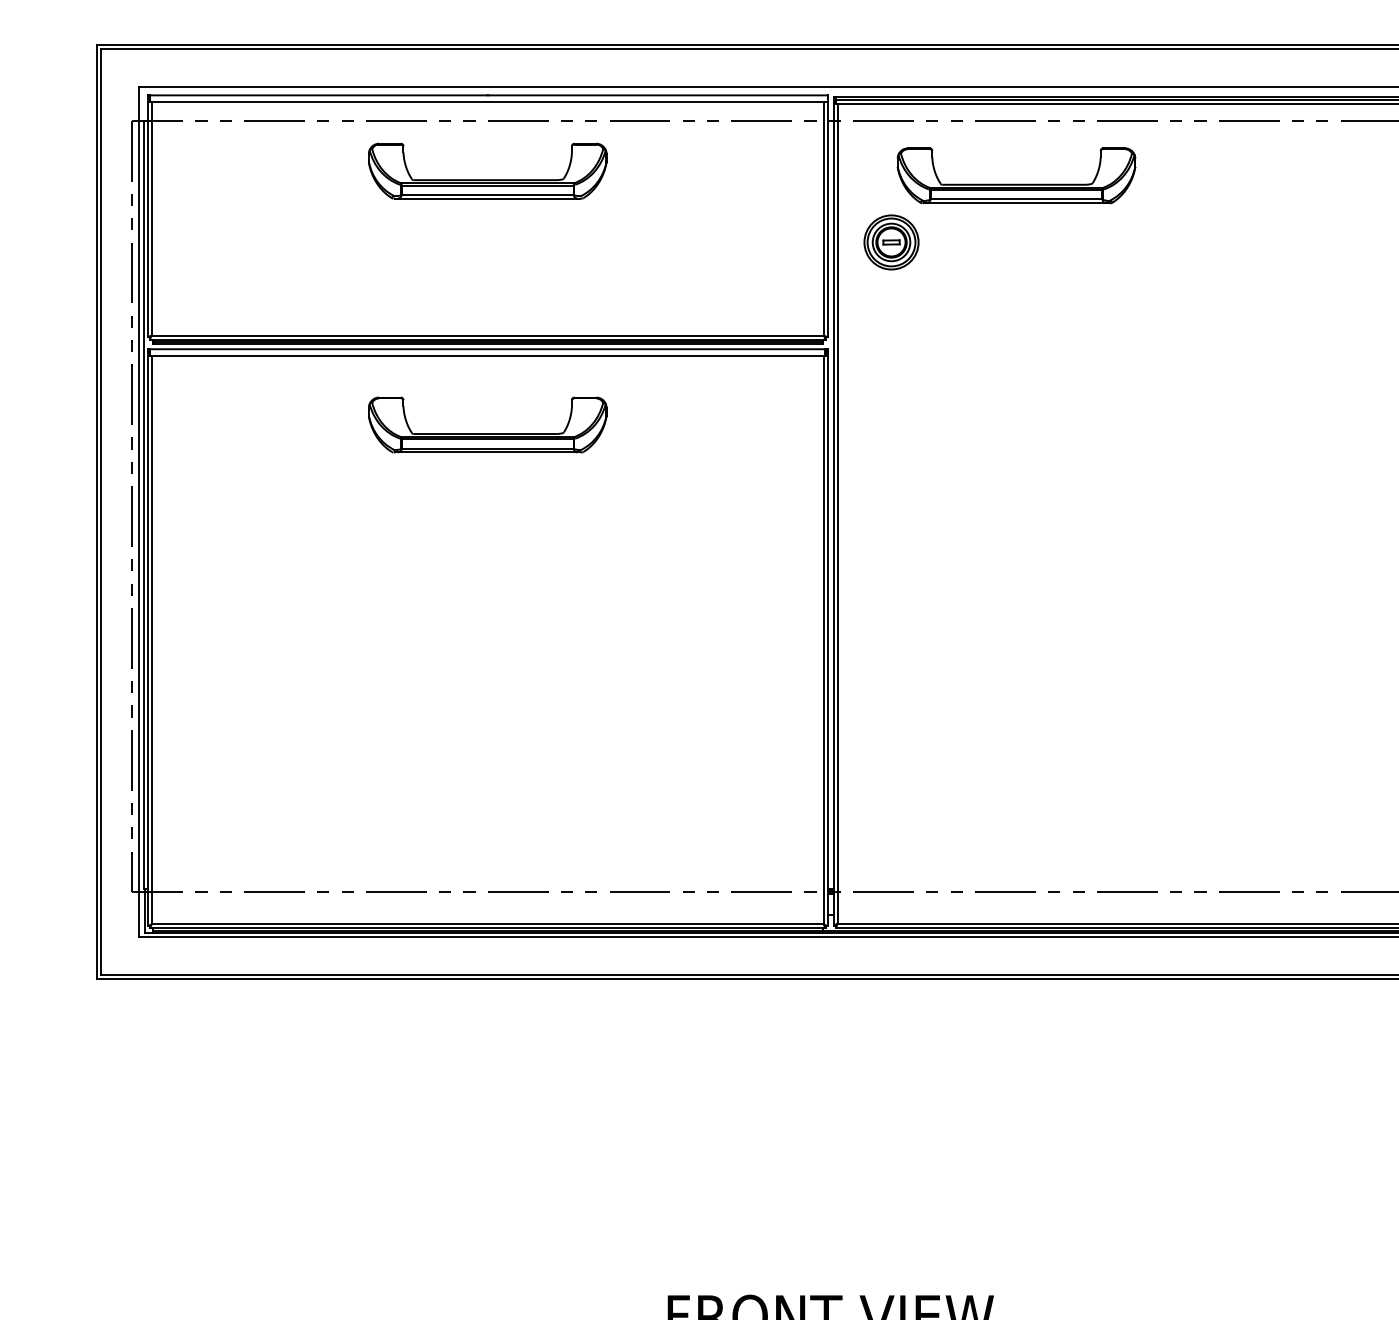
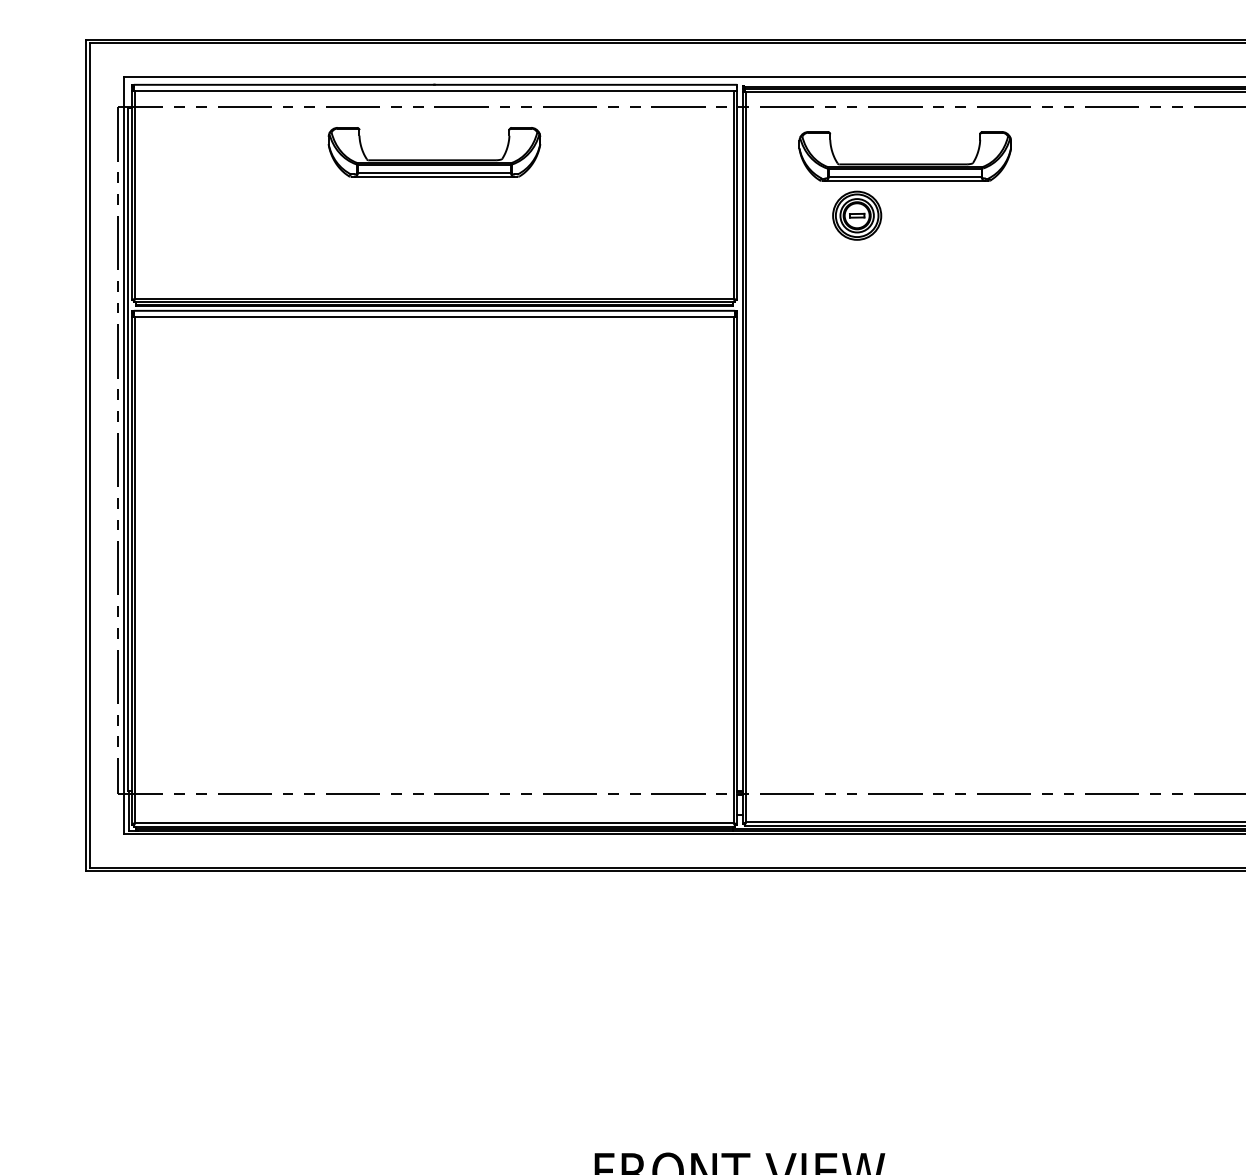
part: (891, 242) -> (857, 215), moved
part: (487, 433) -> (434, 385), removed

